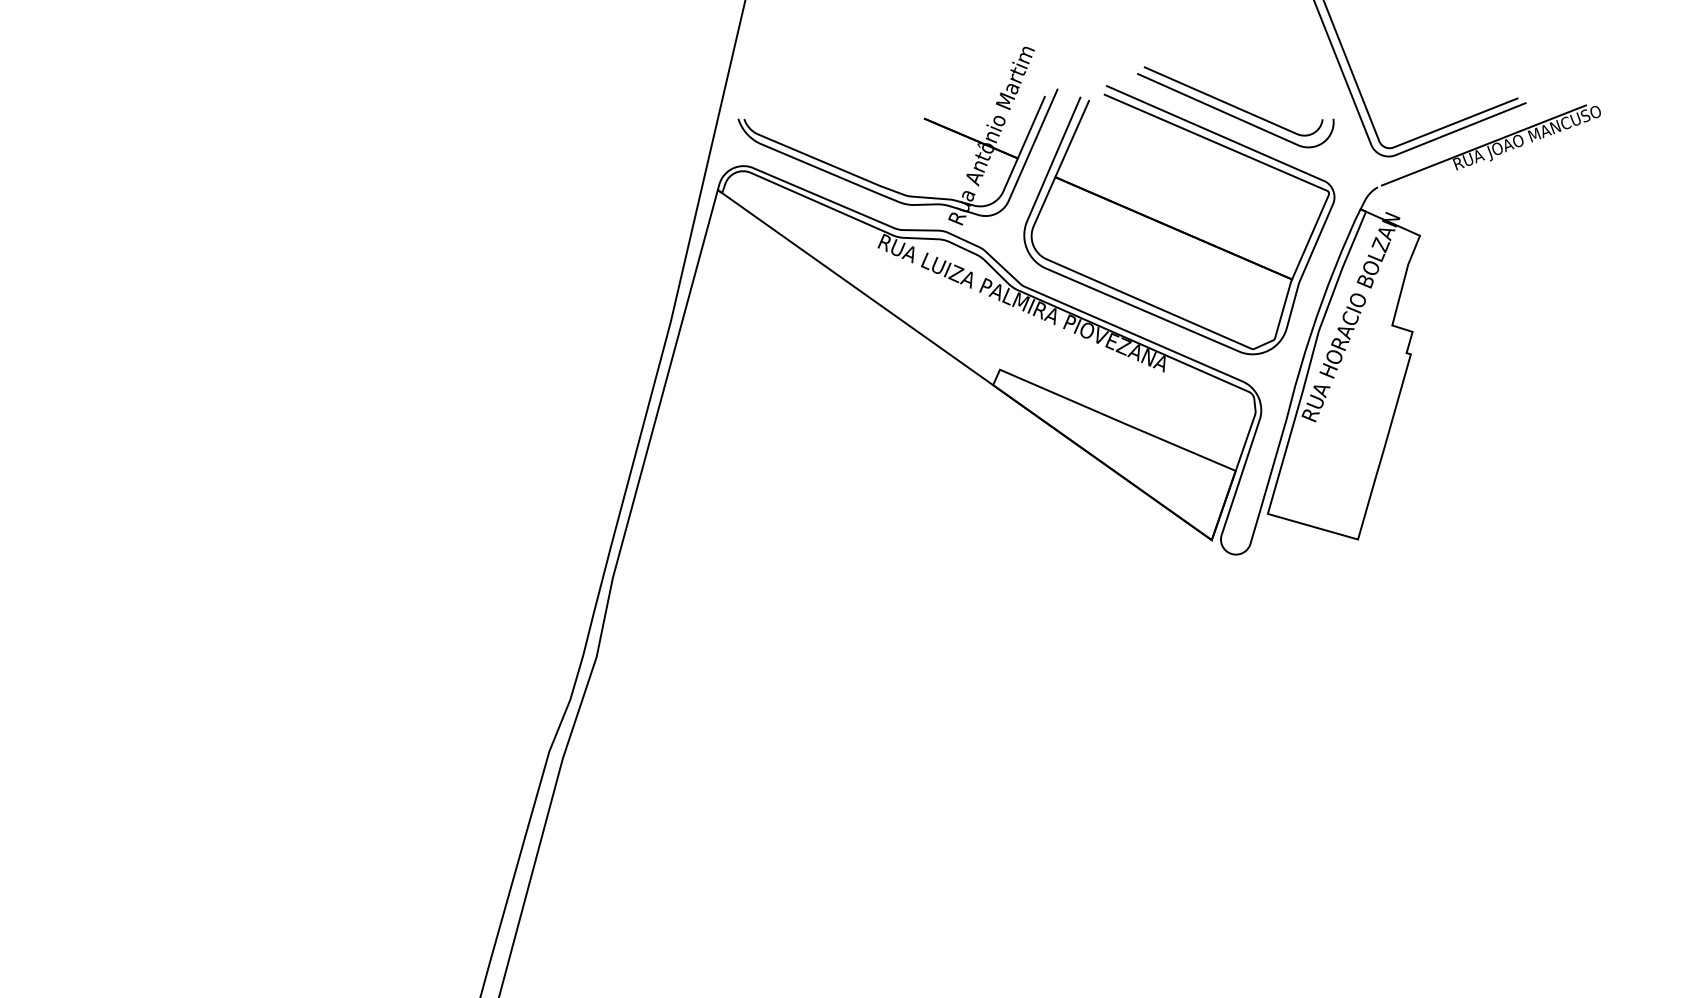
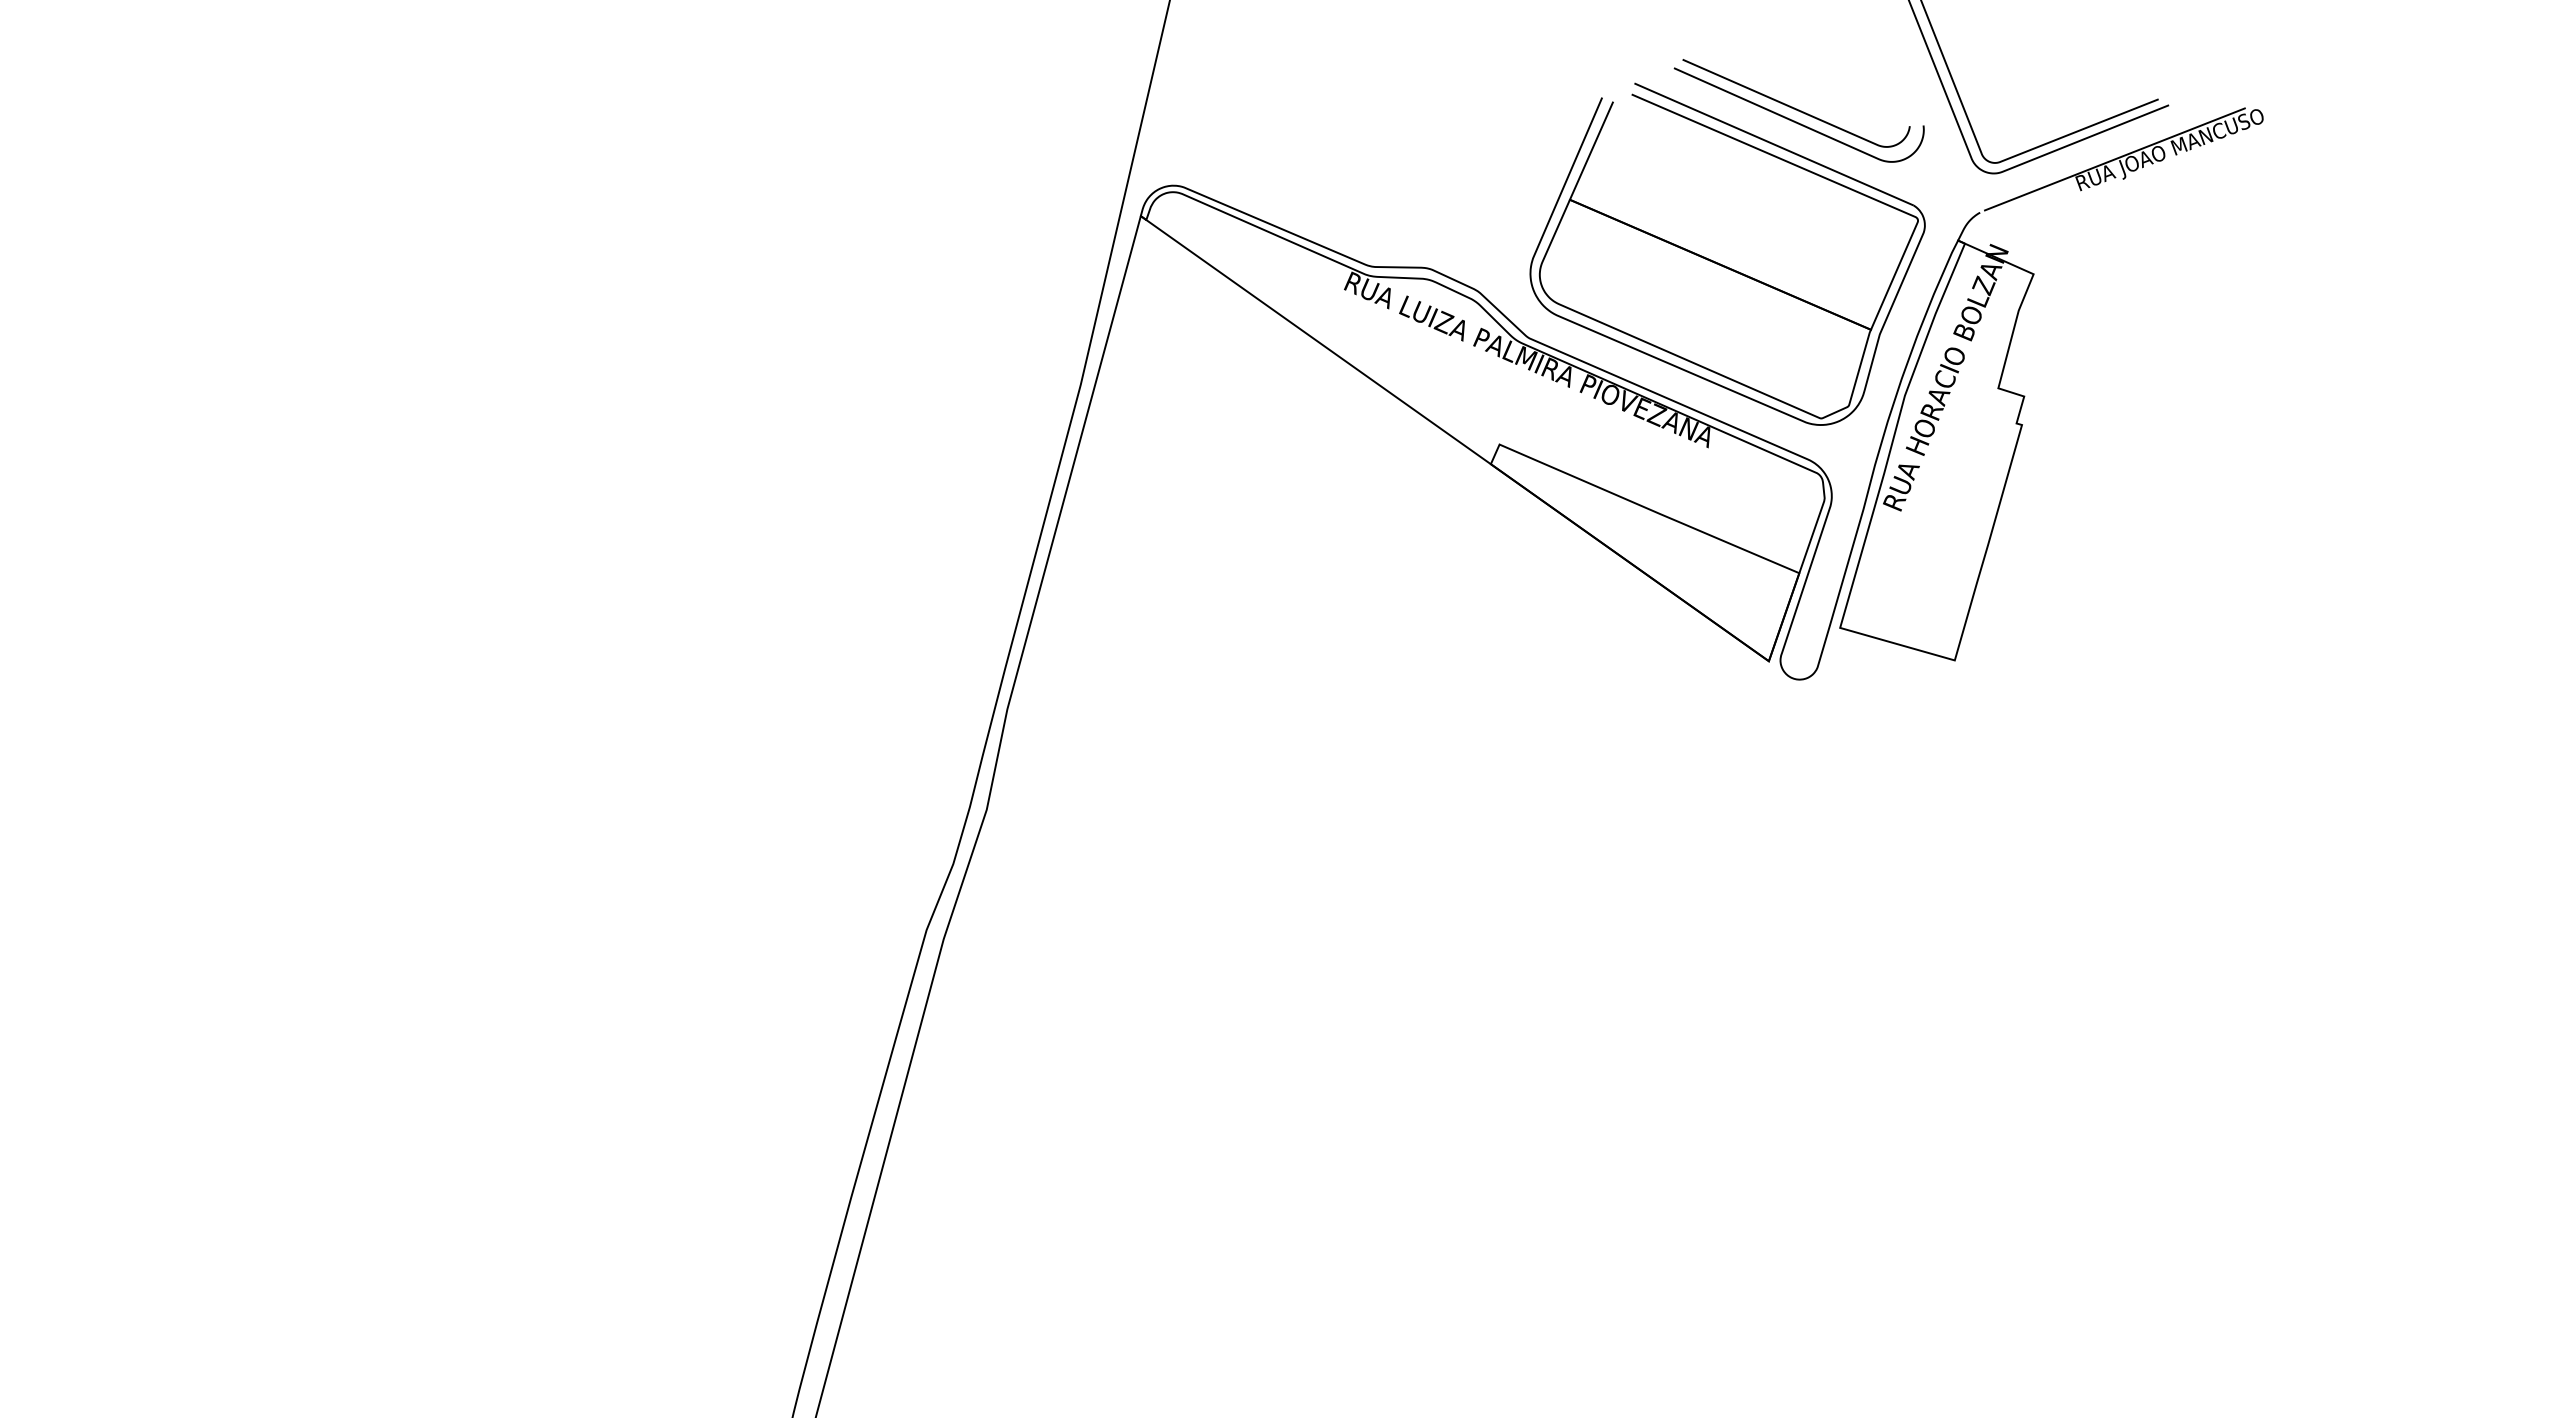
part: (923, 118) -> (1402, 125), removed

